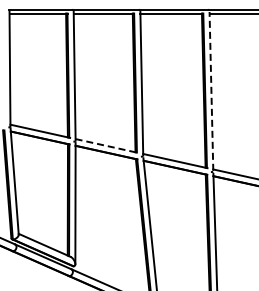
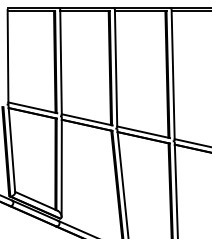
line: (211, 90) -> (173, 74), dashed -> solid
line: (106, 145) -> (87, 119), dashed -> solid

